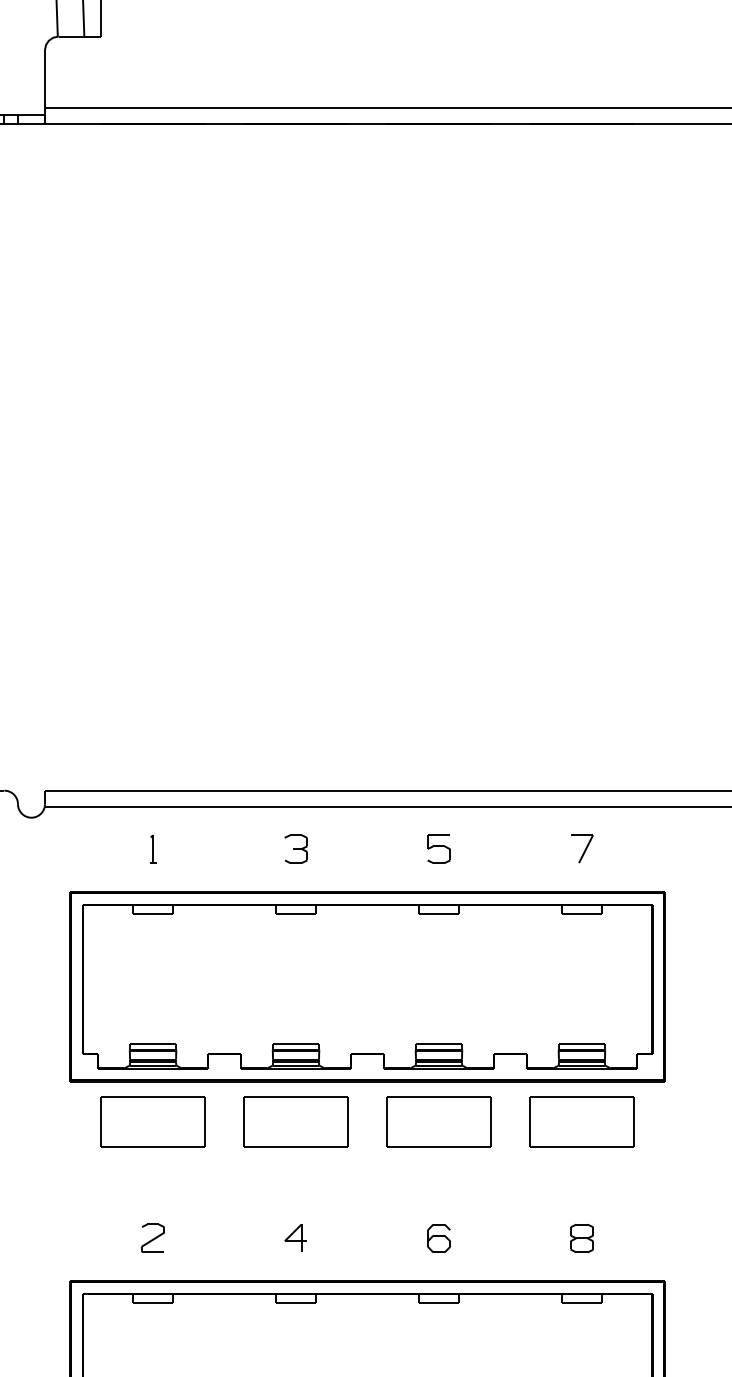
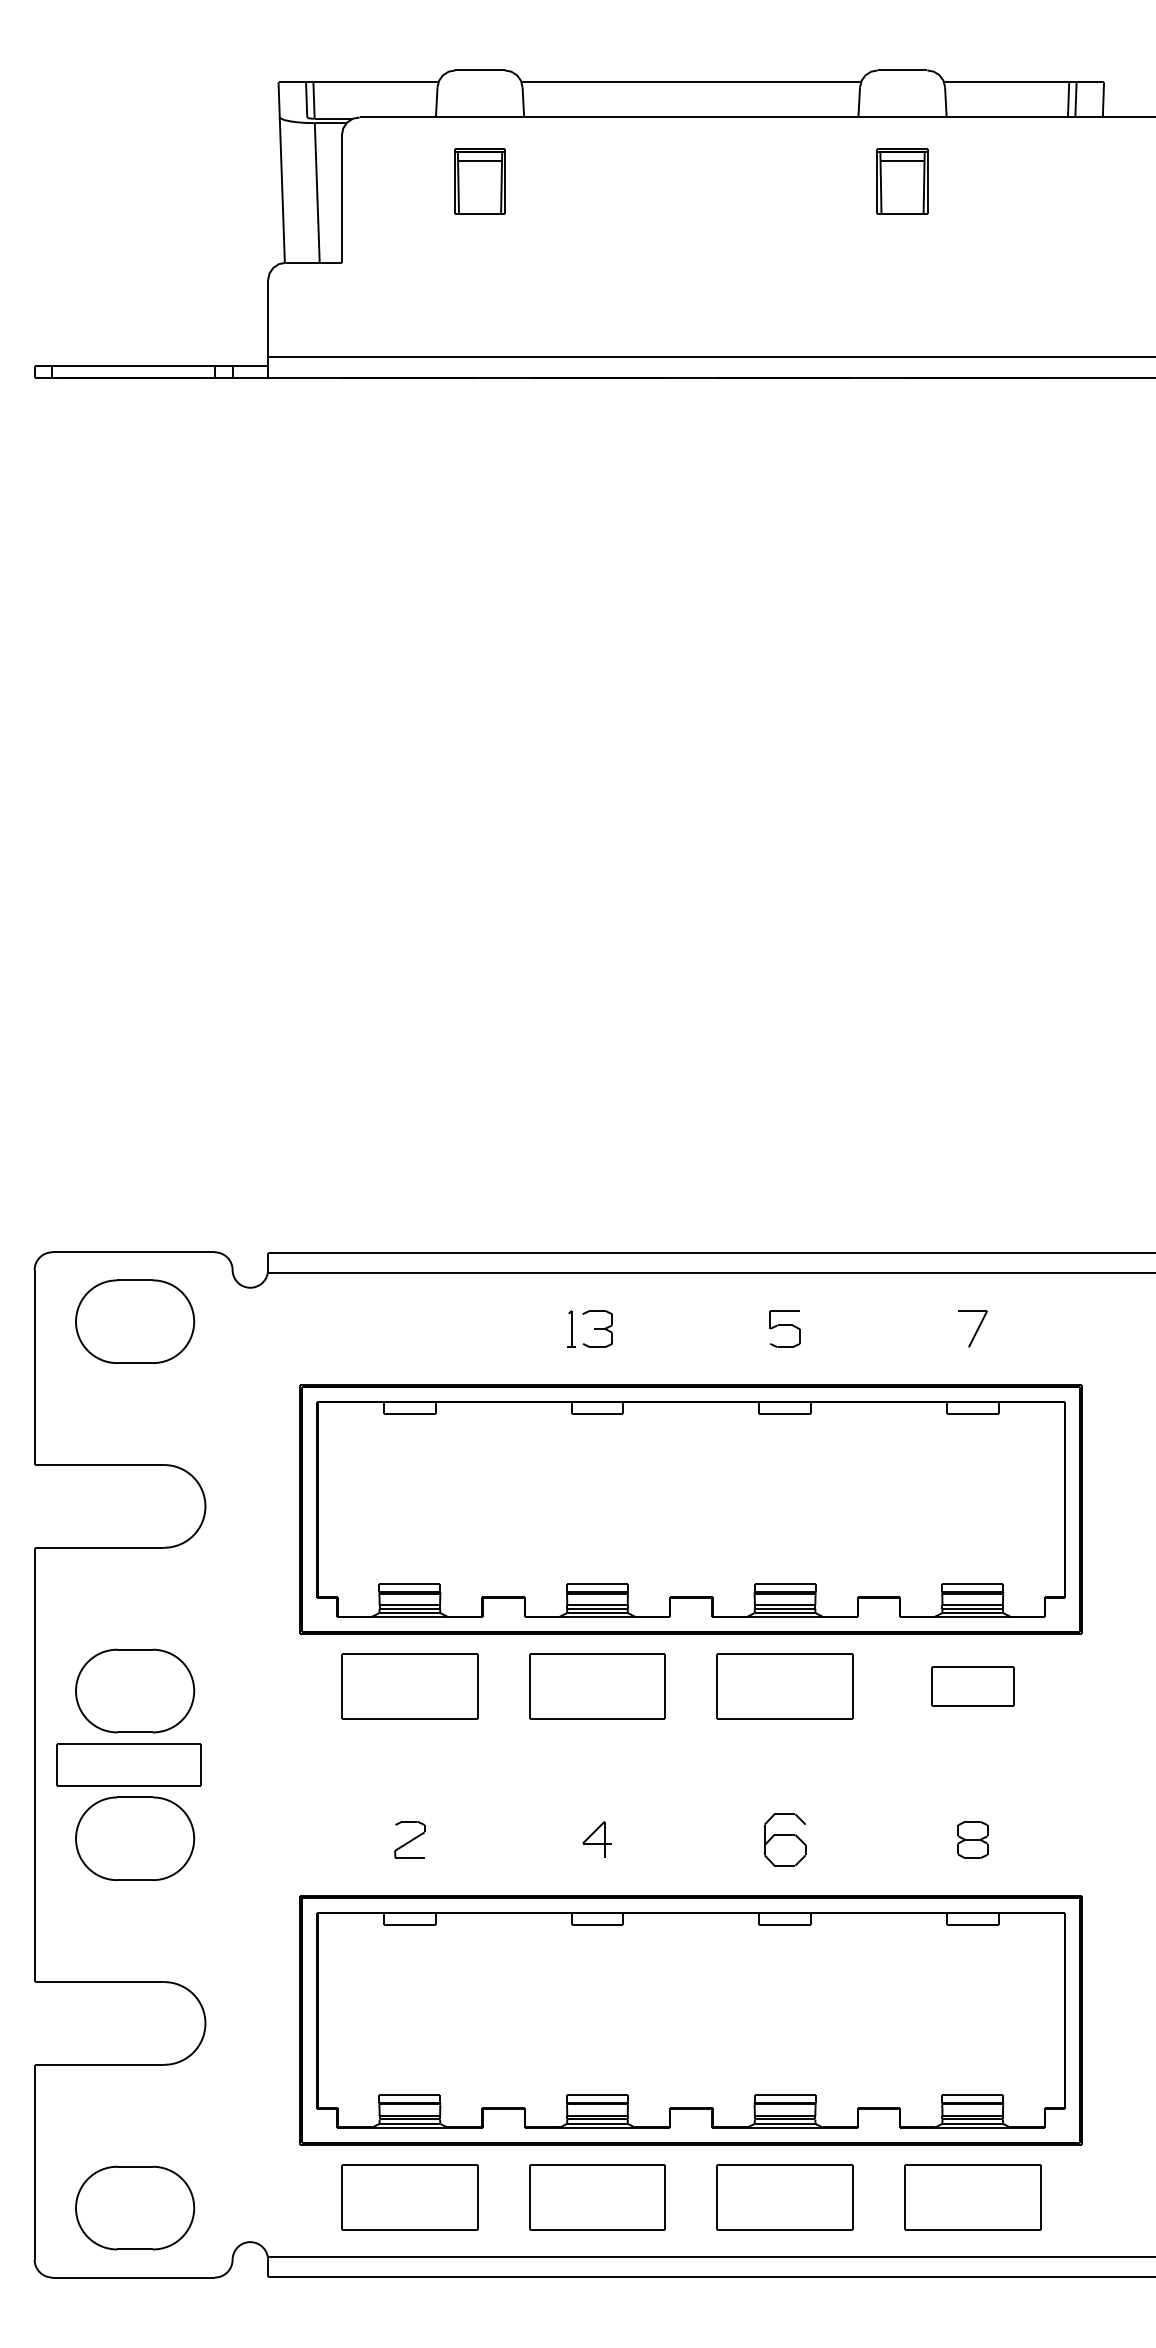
part: (152, 848) -> (571, 1328), moved
part: (581, 1121) -> (972, 1686), size x0.6
part: (439, 1238) -> (785, 1839), size x1.4

